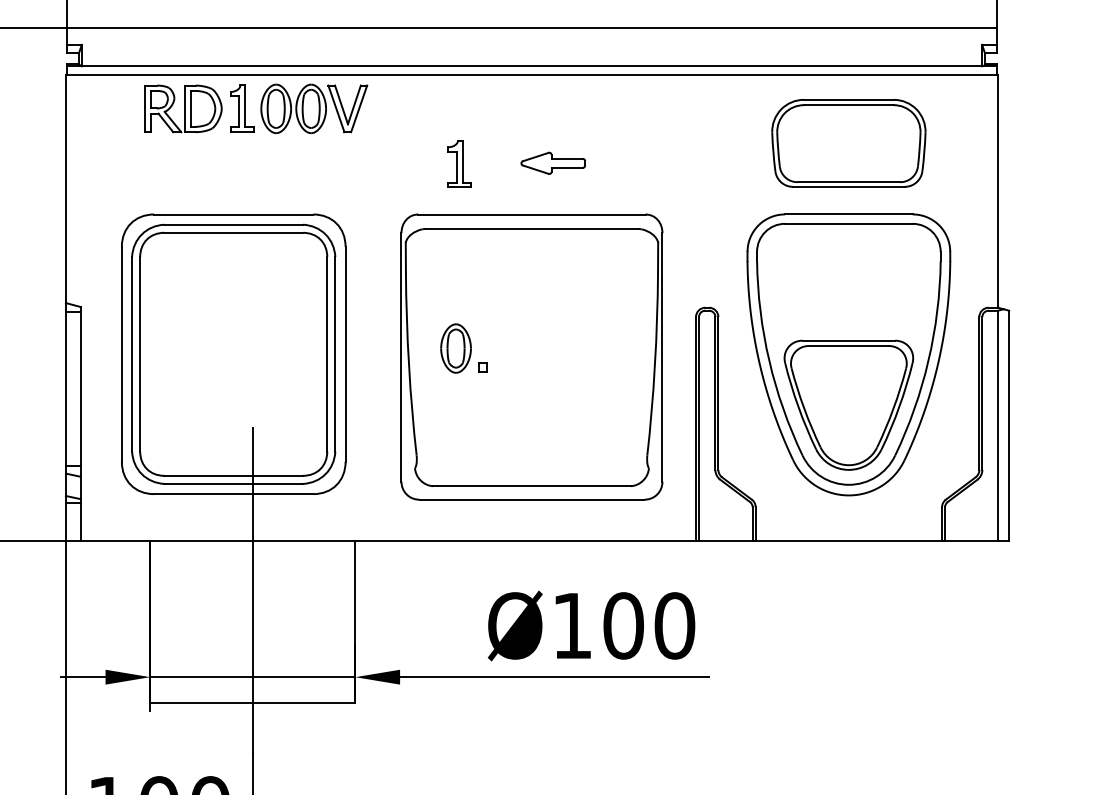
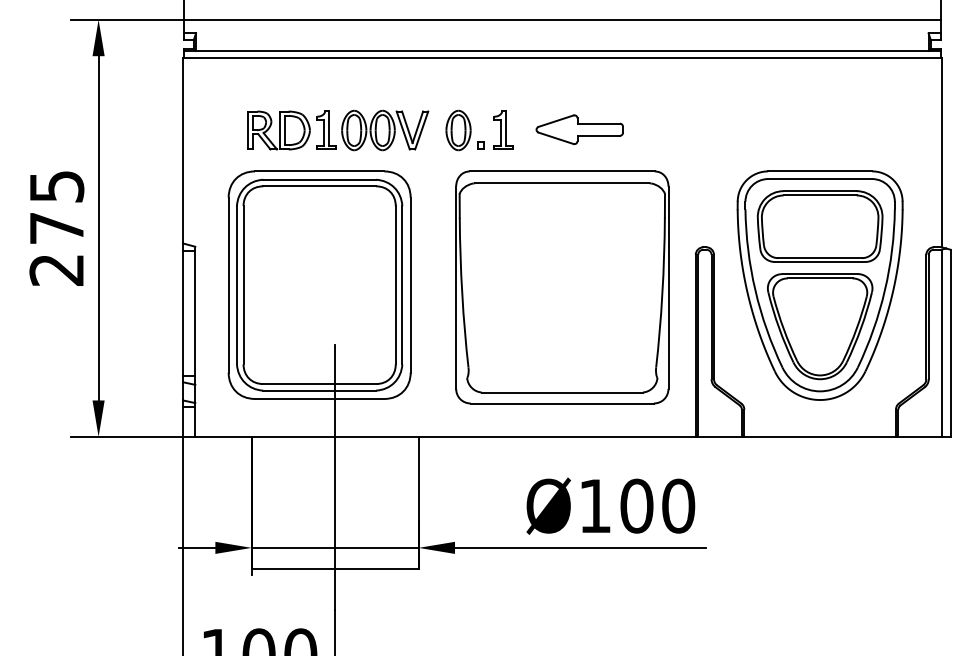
part: (256, 108) -> (338, 130), moved
part: (848, 143) -> (819, 226), moved
part: (553, 162) -> (579, 129), size x1.67
part: (463, 348) -> (464, 130), moved

